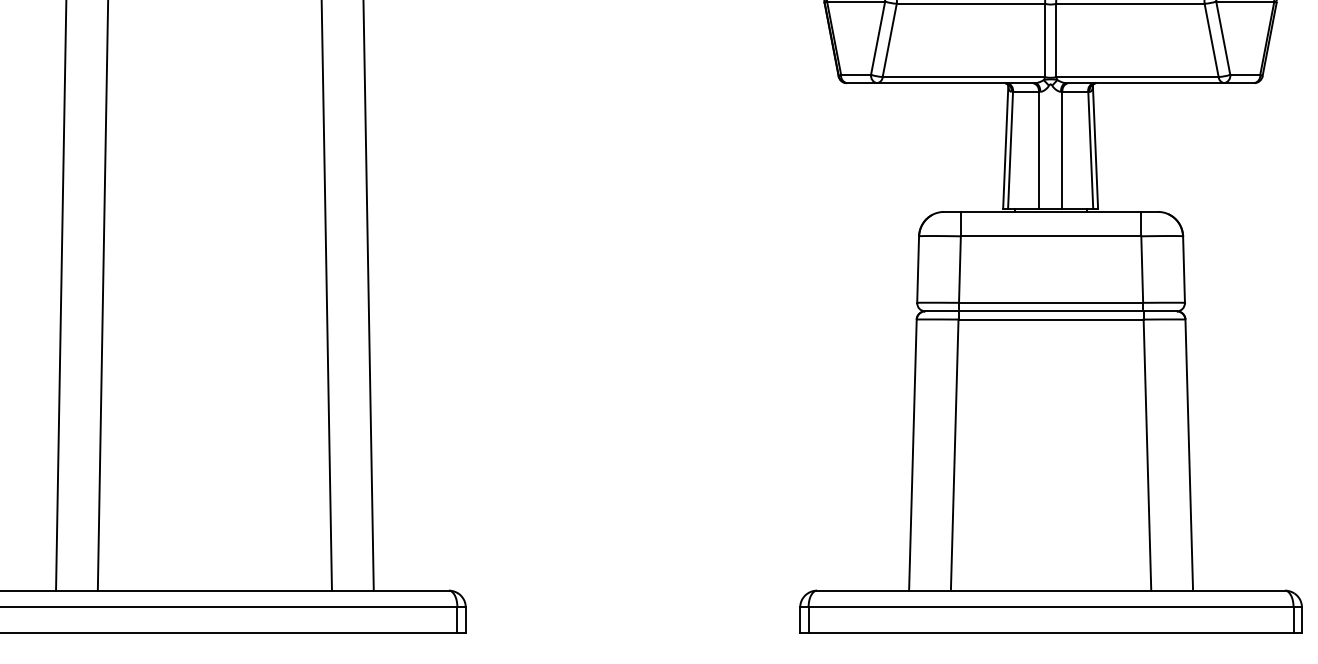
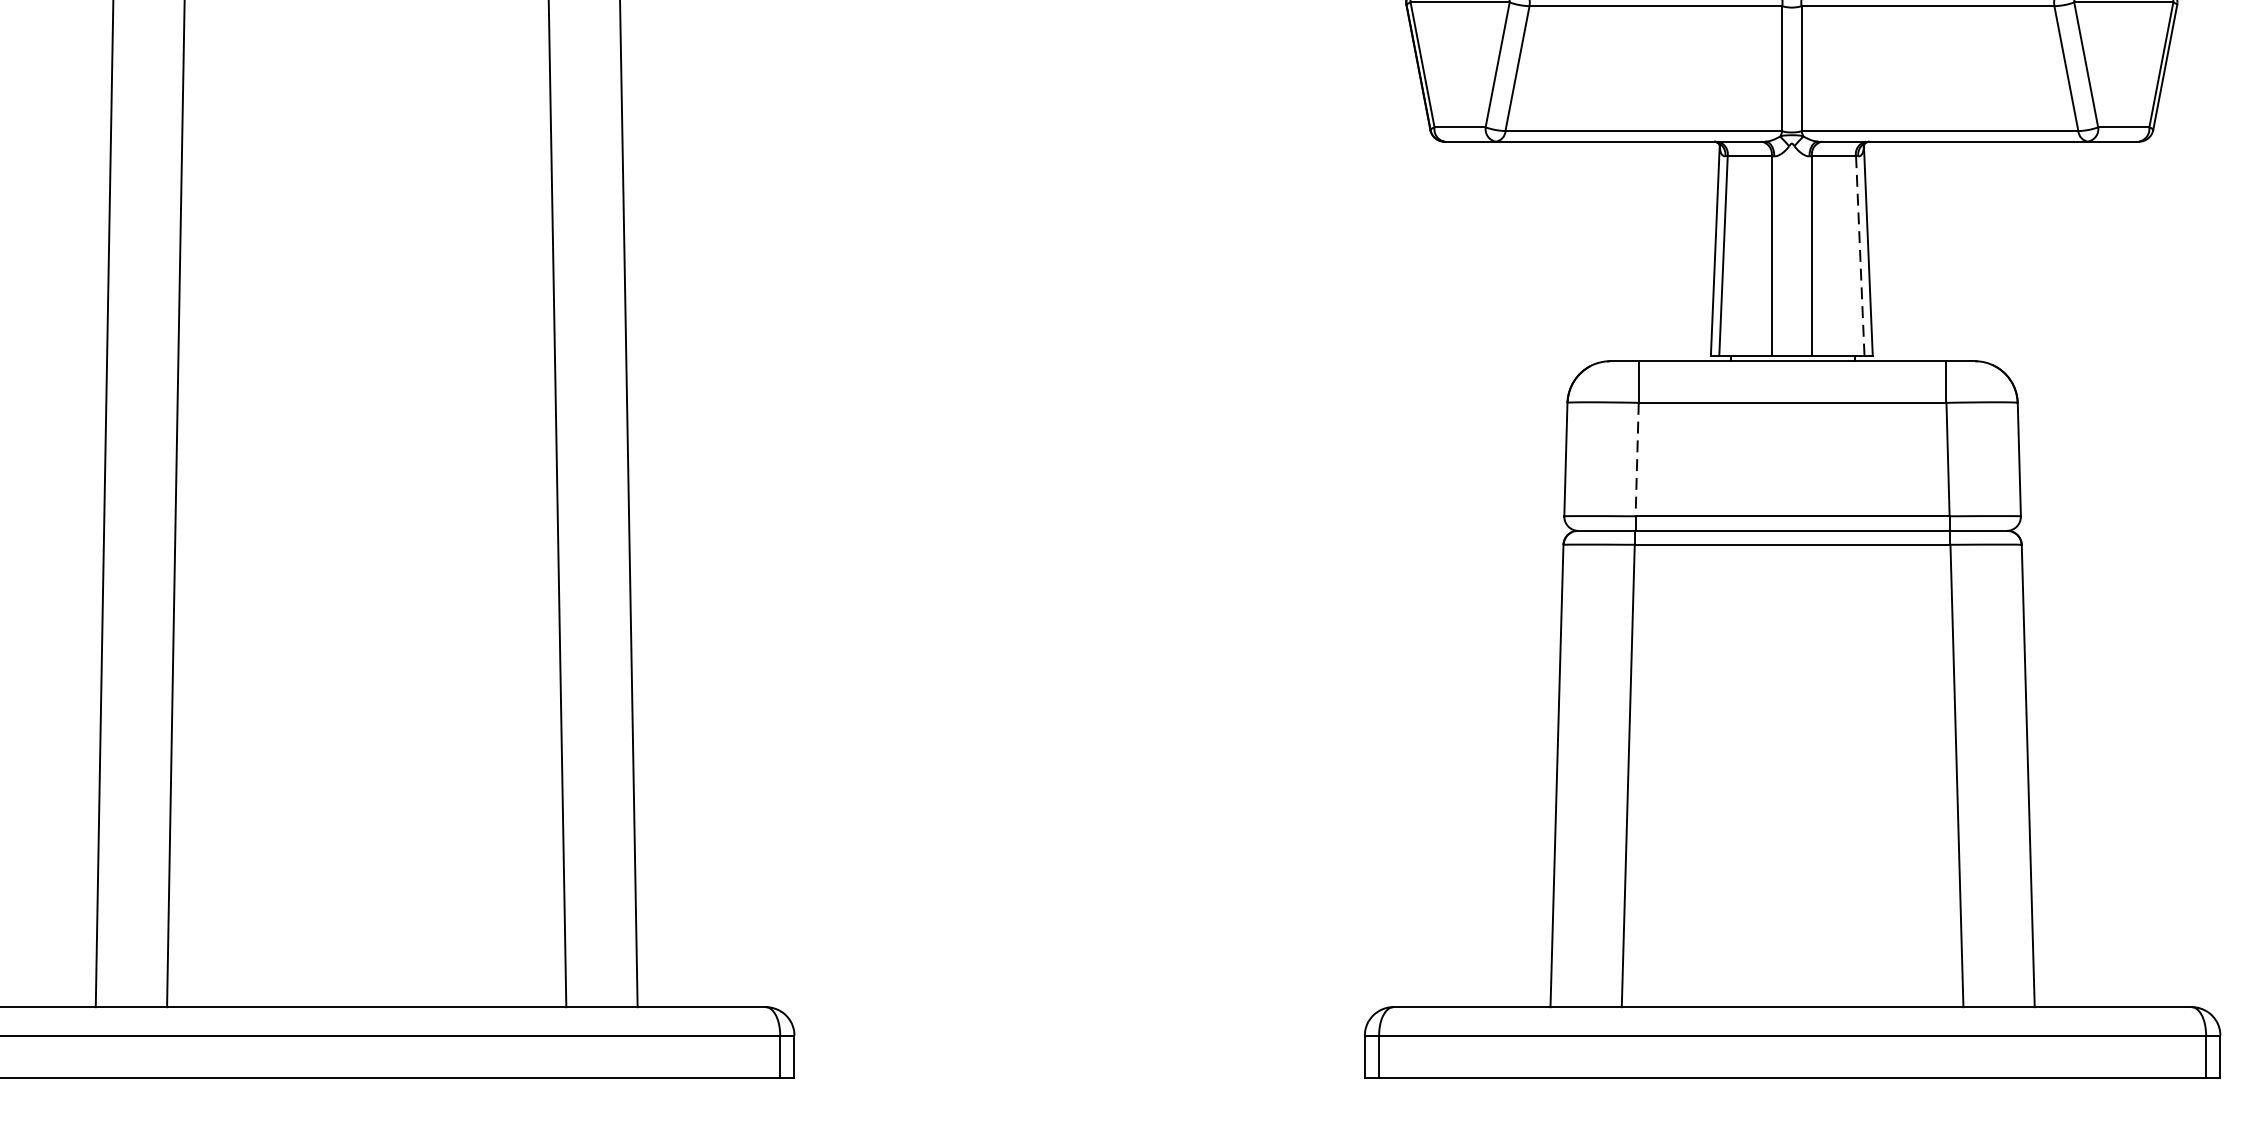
line: (1090, 149) -> (1859, 254), solid -> dashed
line: (959, 270) -> (1636, 461), solid -> dashed

